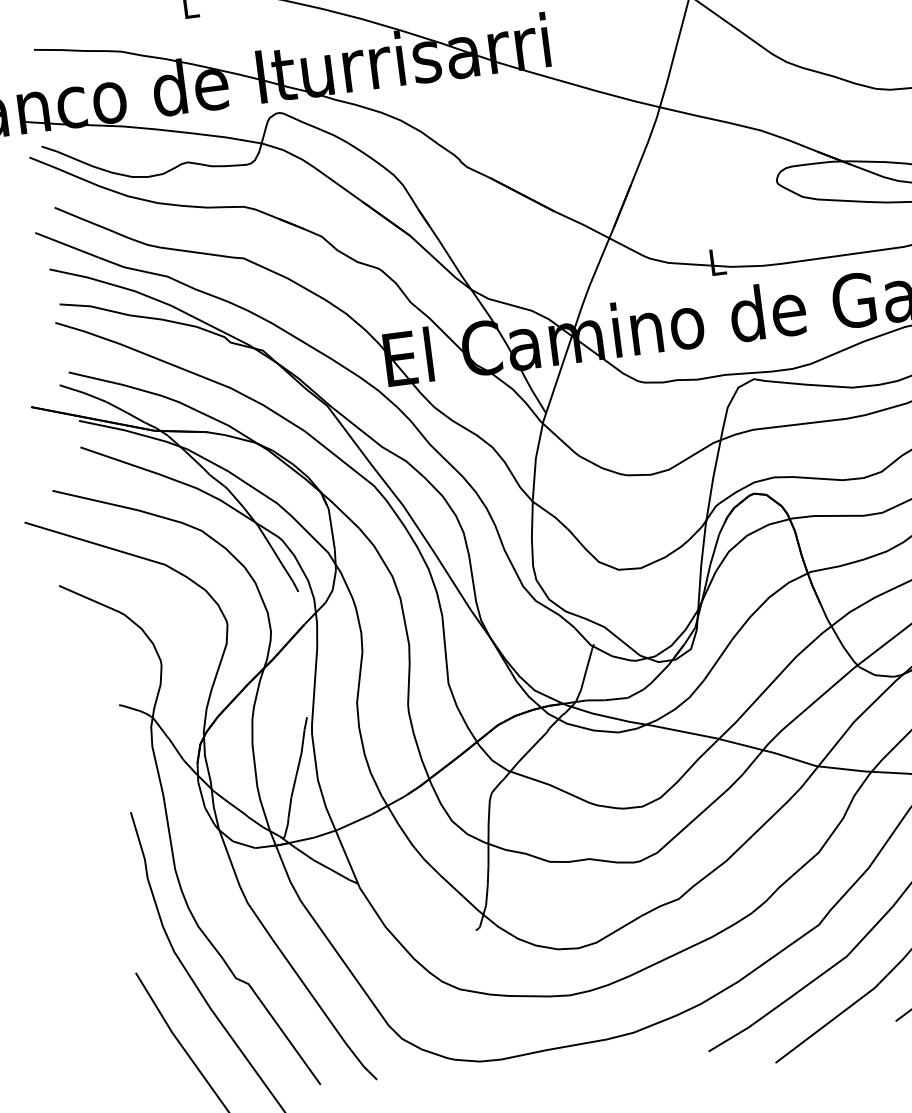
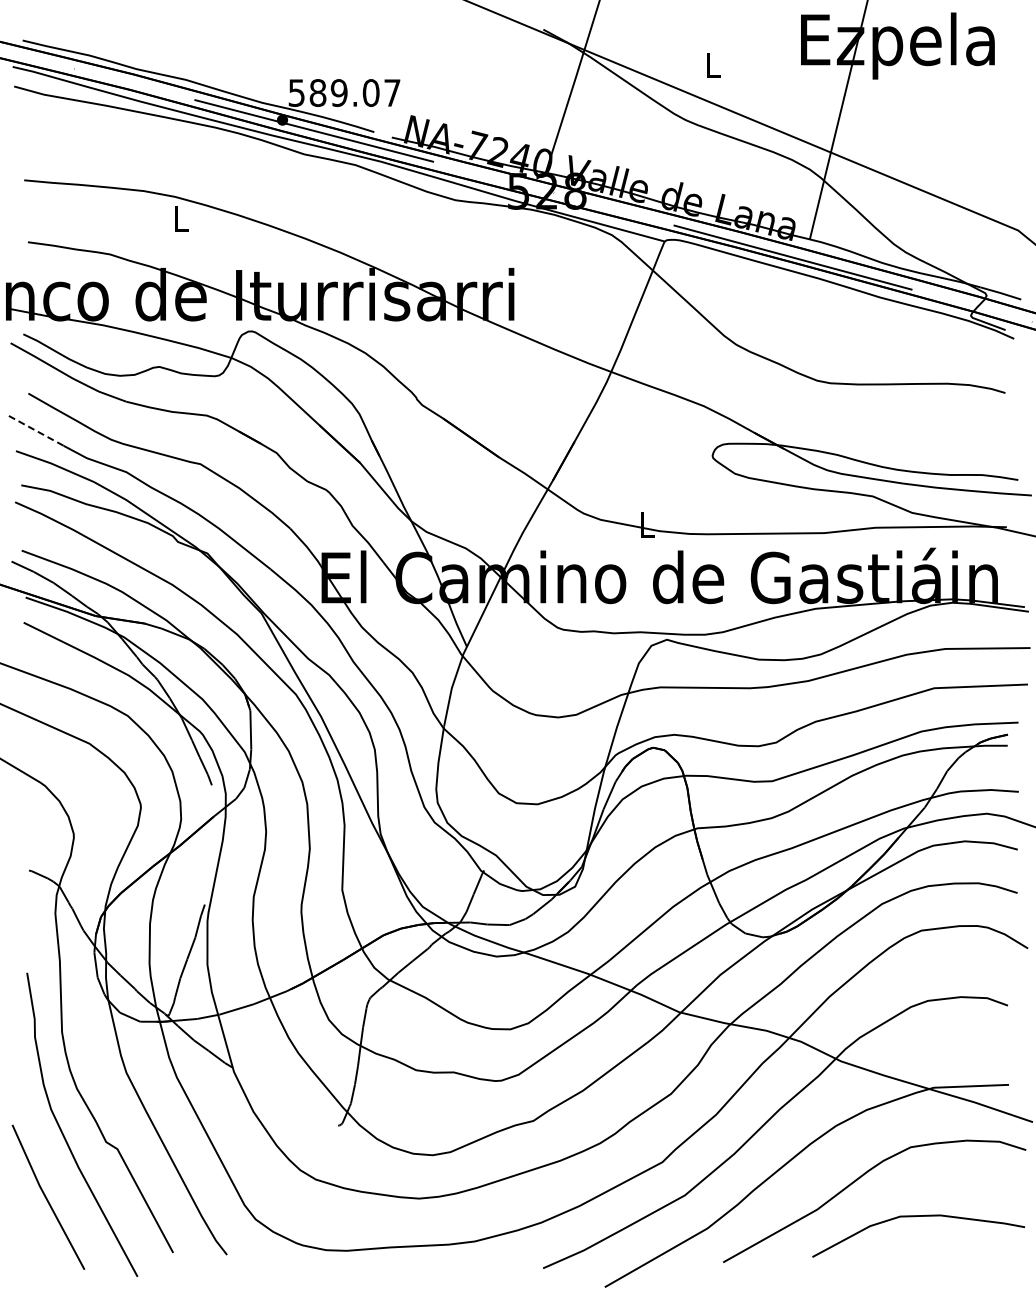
line: (67, 245) -> (35, 430), solid -> dashed

